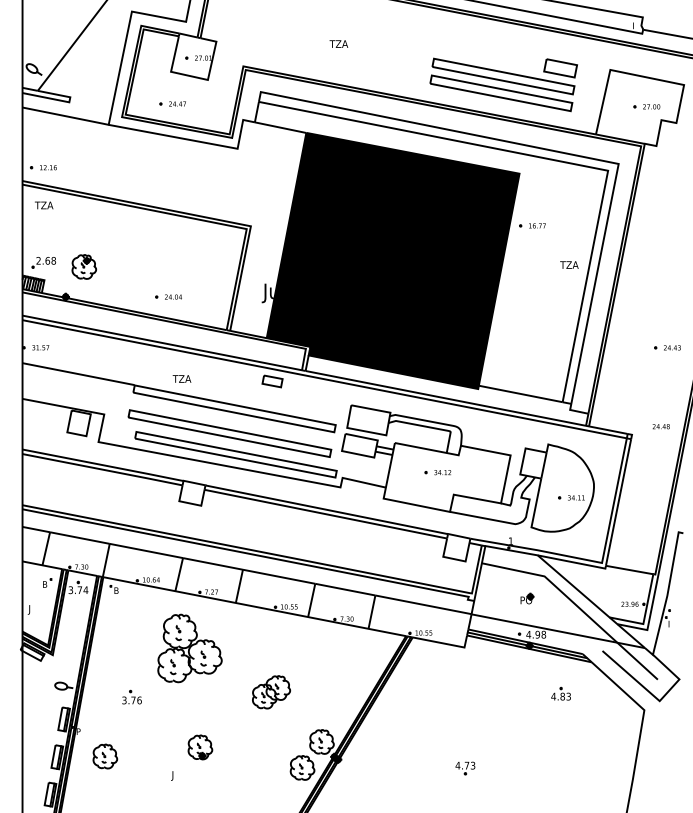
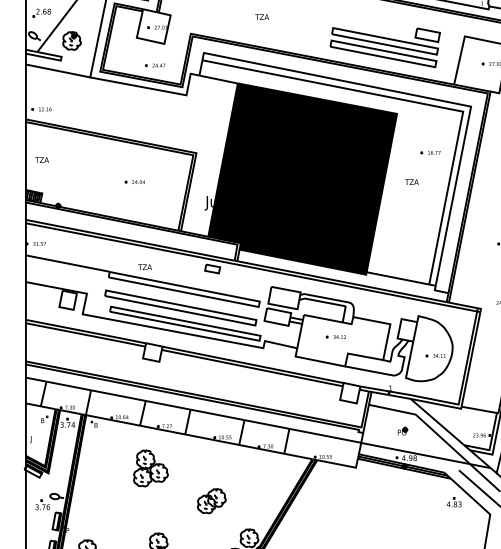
part: (172, 103) -> (155, 65), moved
text: (44, 205) -> (42, 160), moved
part: (532, 225) -> (430, 152), moved
part: (43, 262) -> (41, 12), moved
text: (569, 264) -> (411, 181), moved
part: (83, 266) -> (71, 40), moved
part: (168, 296) -> (134, 181), moved
part: (189, 648) -> (150, 468), size x0.71
part: (560, 693) -> (453, 502), moved
part: (131, 696) -> (42, 504), moved

